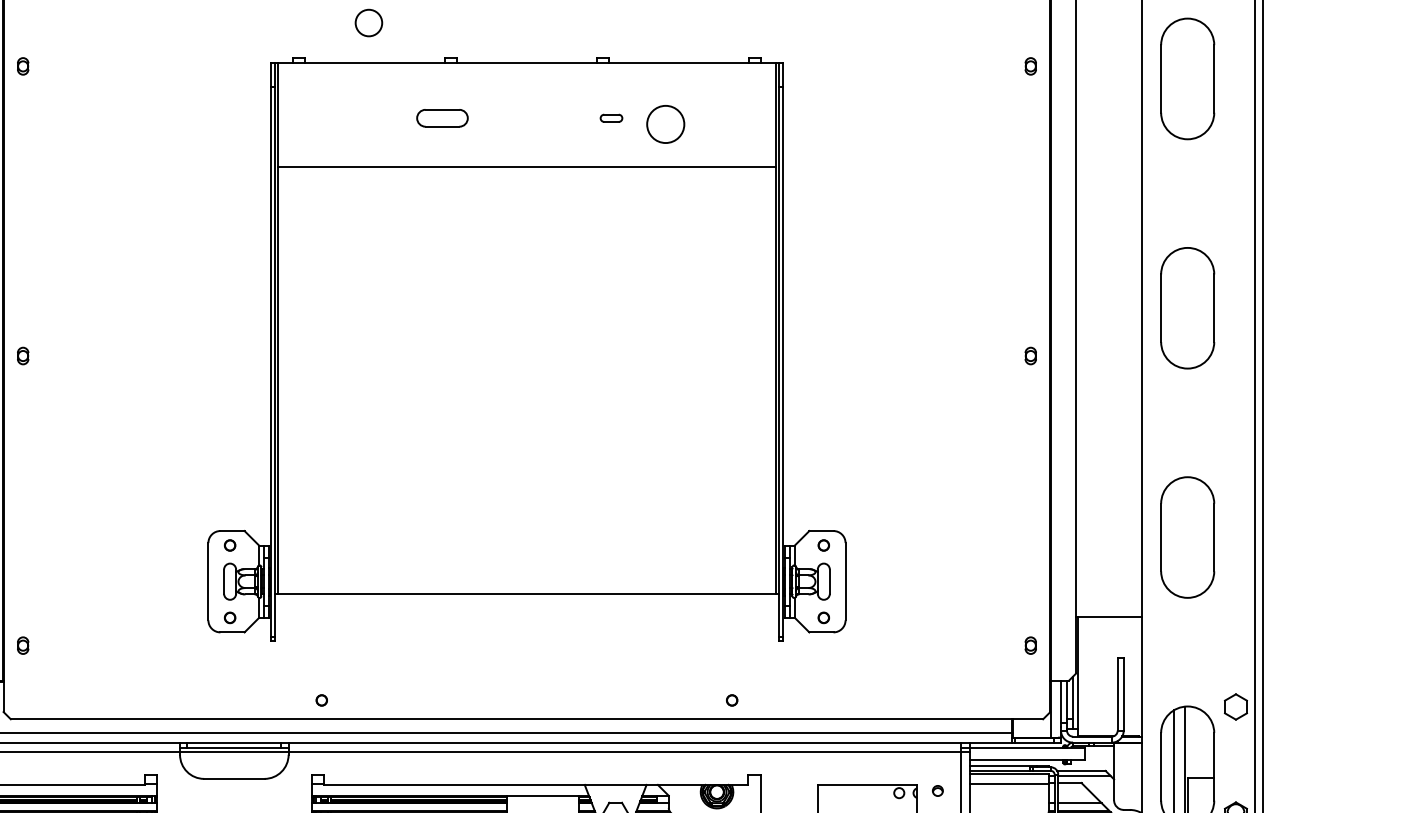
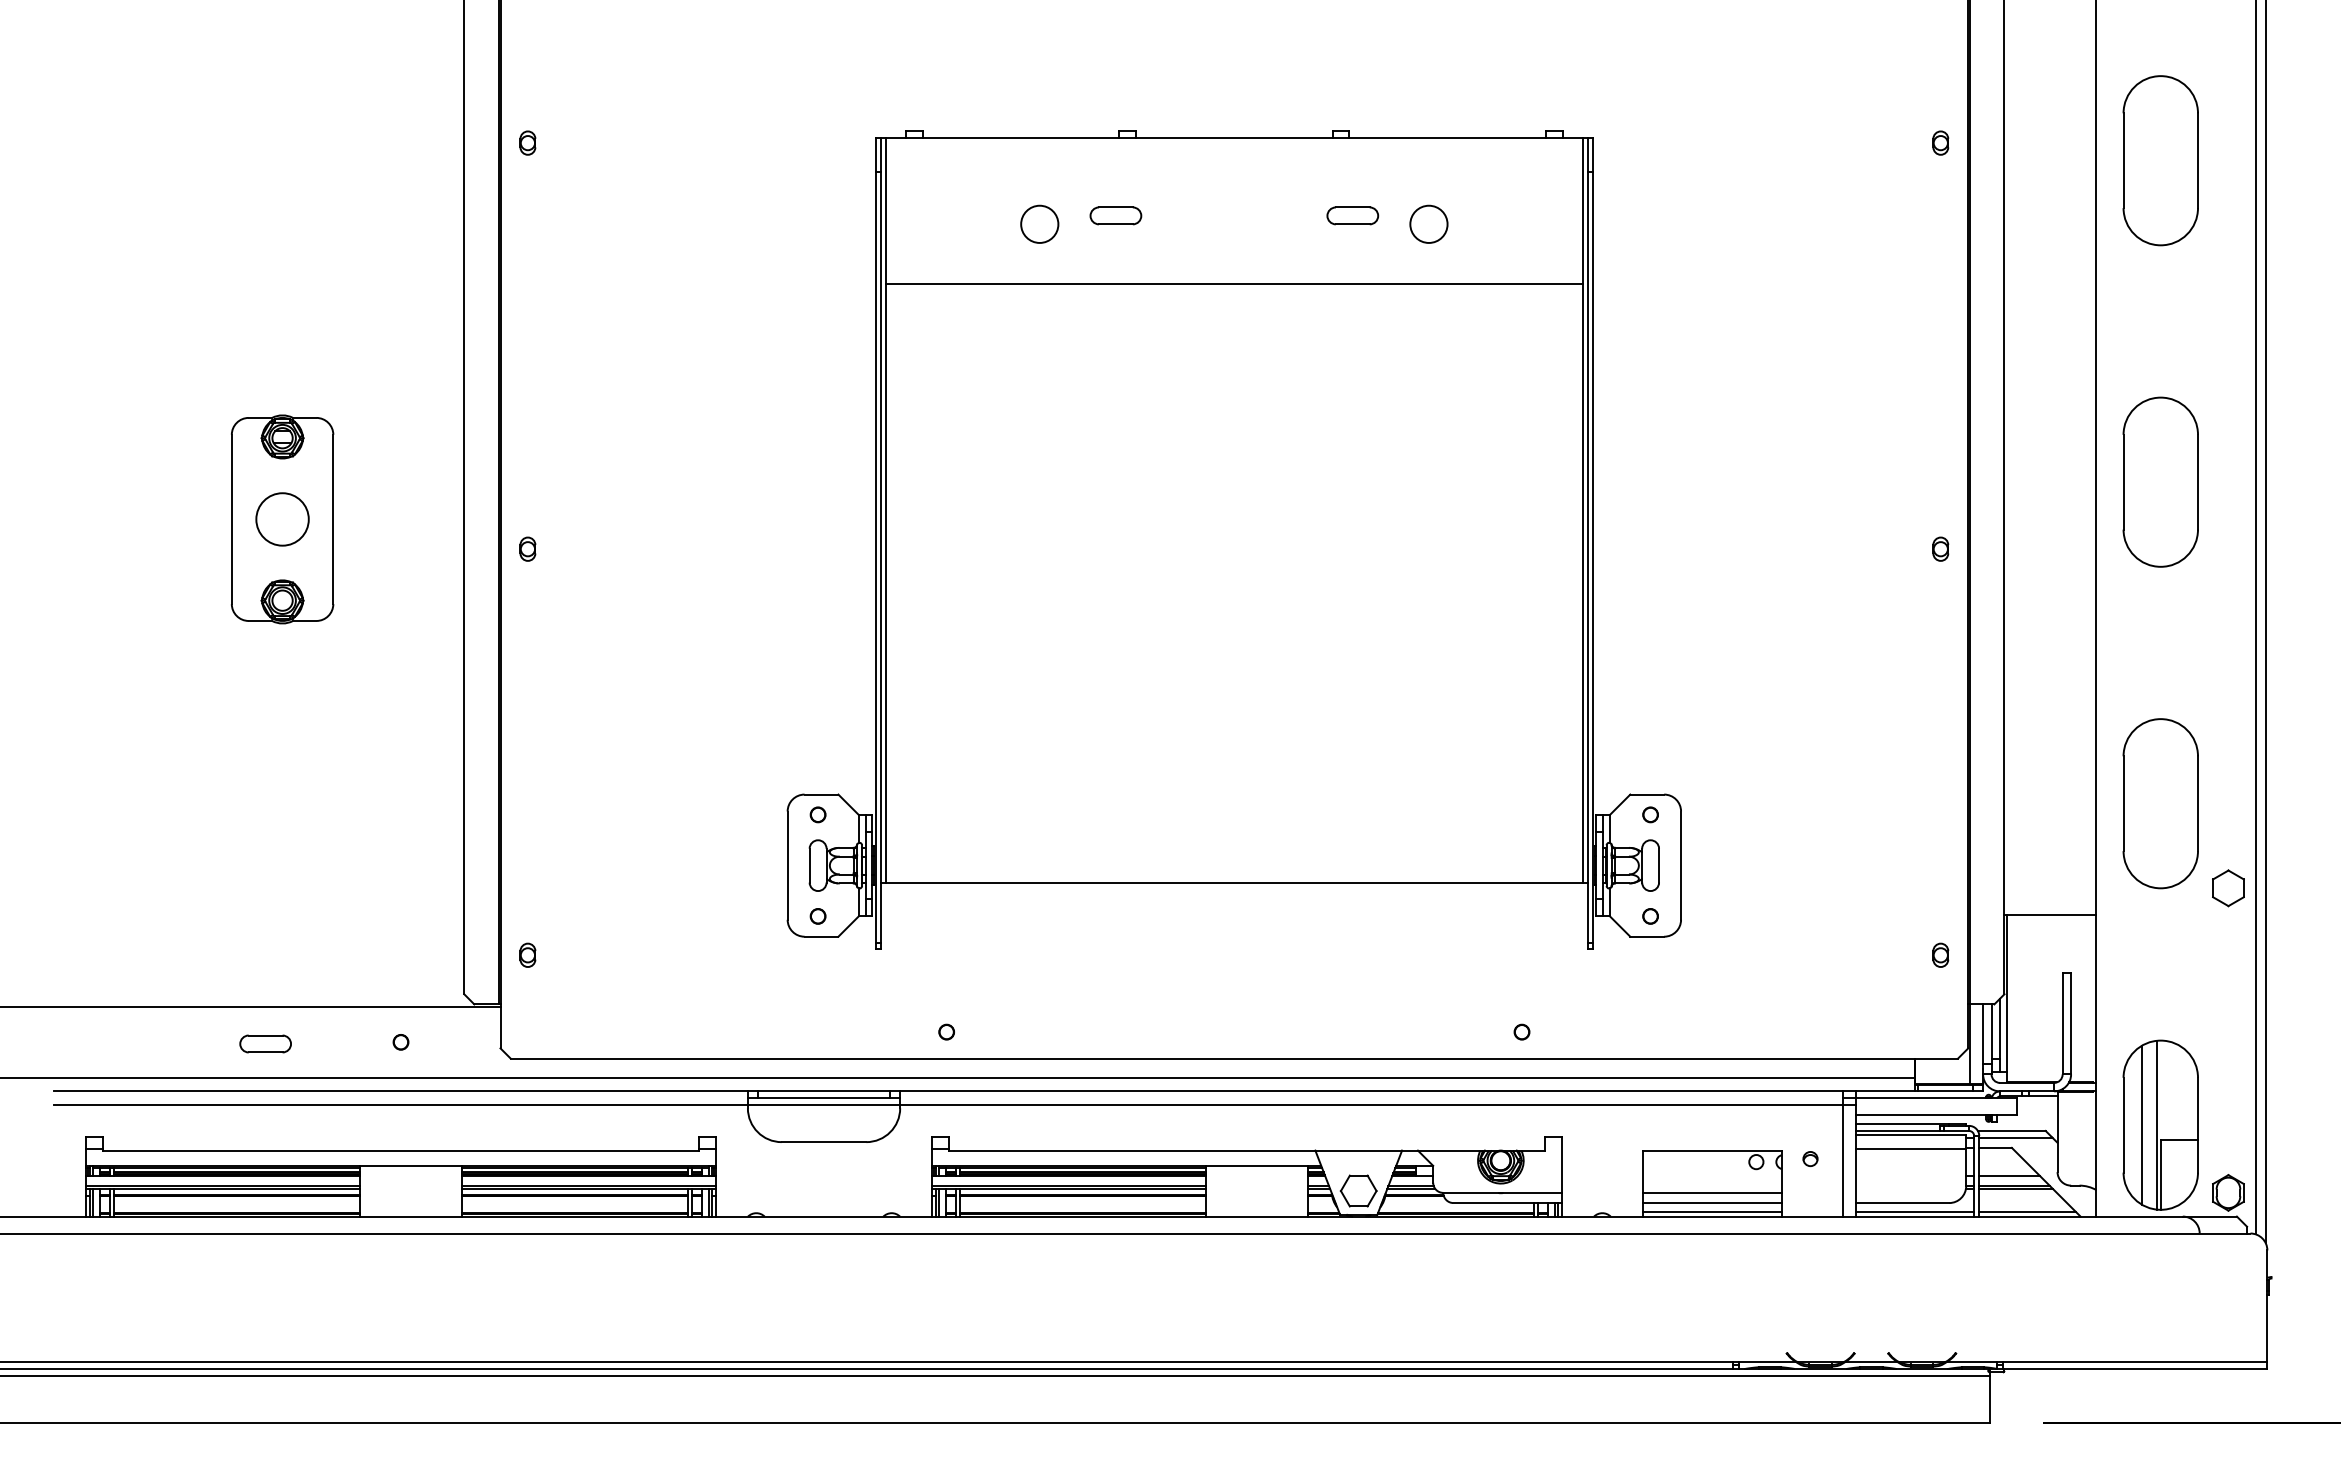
circle: (368, 22) -> (1039, 223), moved
part: (442, 118) -> (1115, 215), size x0.71
part: (611, 118) -> (1352, 215), size x1.67
circle: (665, 123) -> (1428, 223), size x0.71
part: (1235, 707) -> (2228, 888), moved

